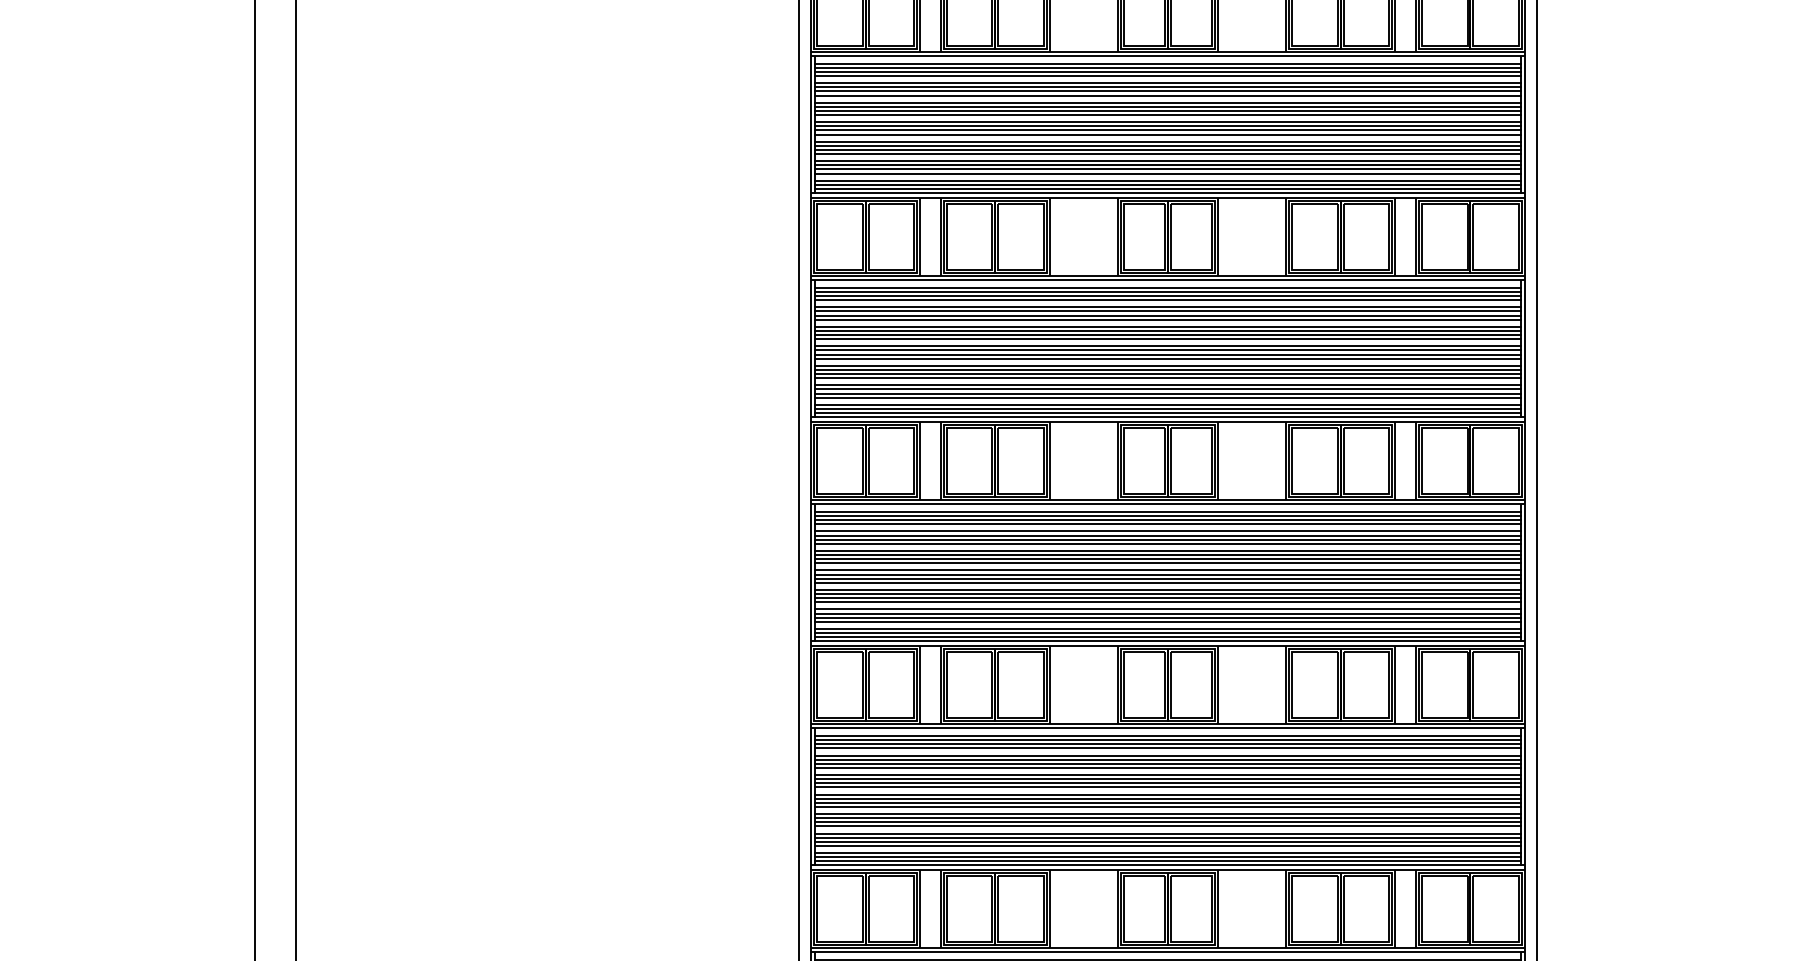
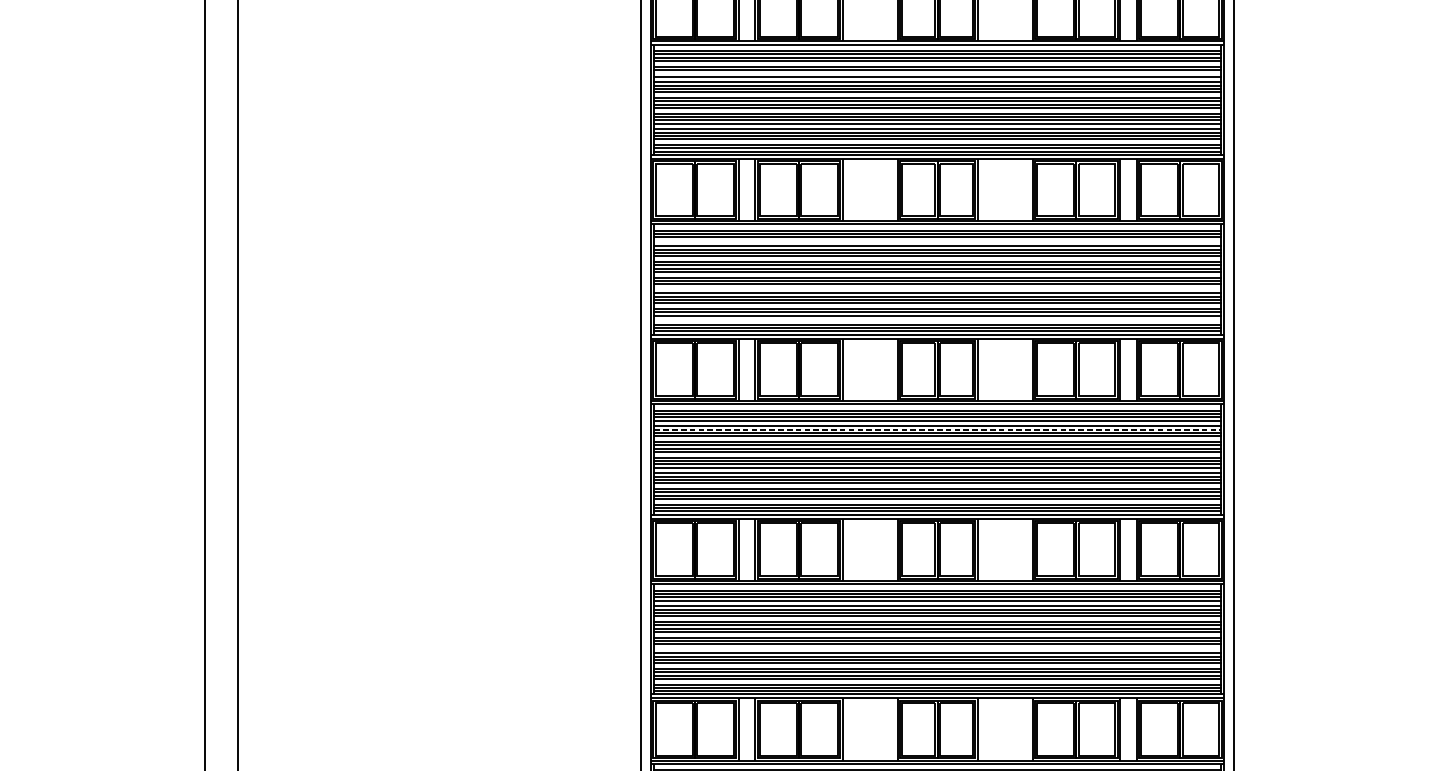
line: (1167, 91) -> (937, 73), removed
line: (1167, 300) -> (937, 241), removed
line: (1167, 358) -> (937, 287), removed
line: (1167, 397) -> (937, 318), removed
line: (1167, 535) -> (937, 429), solid -> dashed
line: (1167, 806) -> (937, 647), removed

